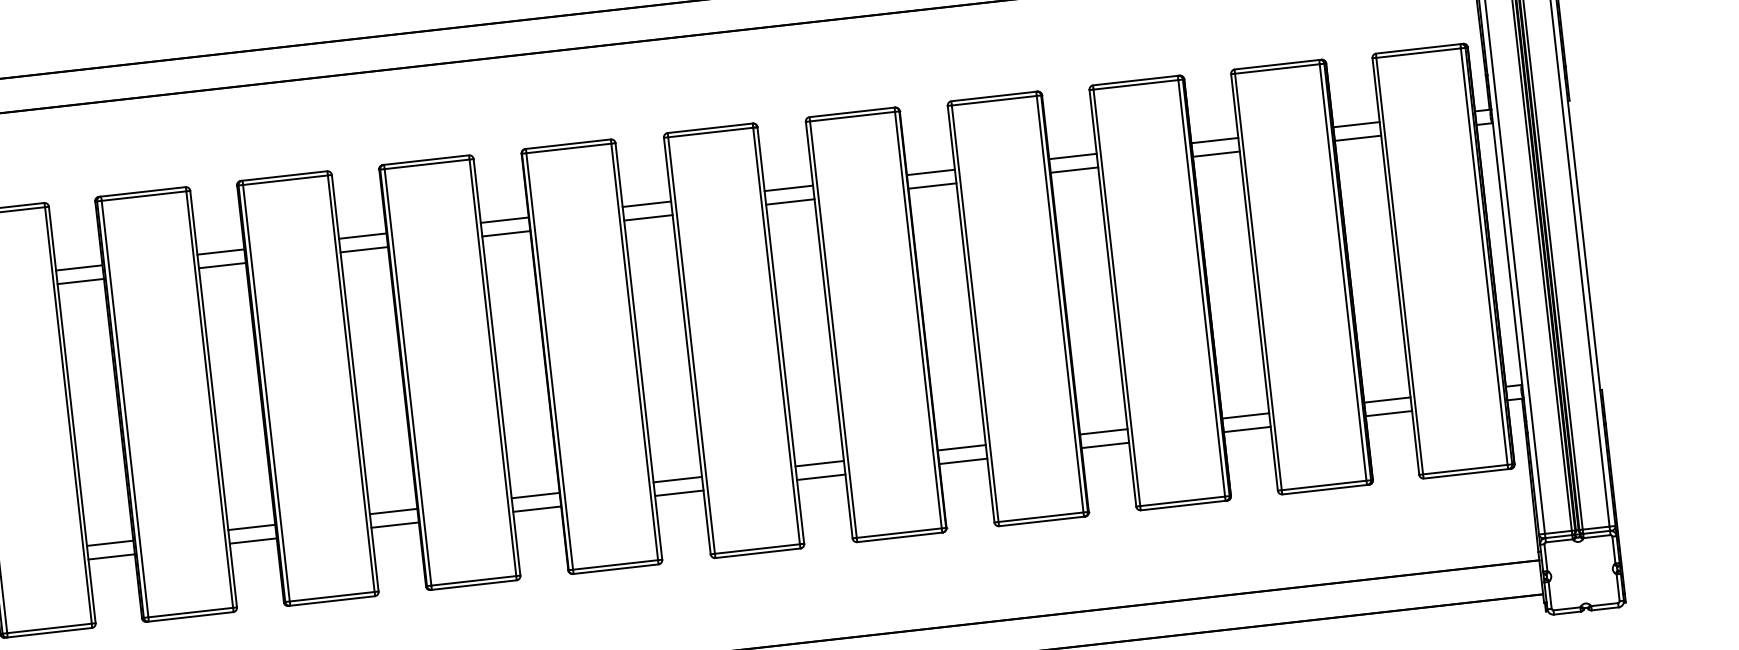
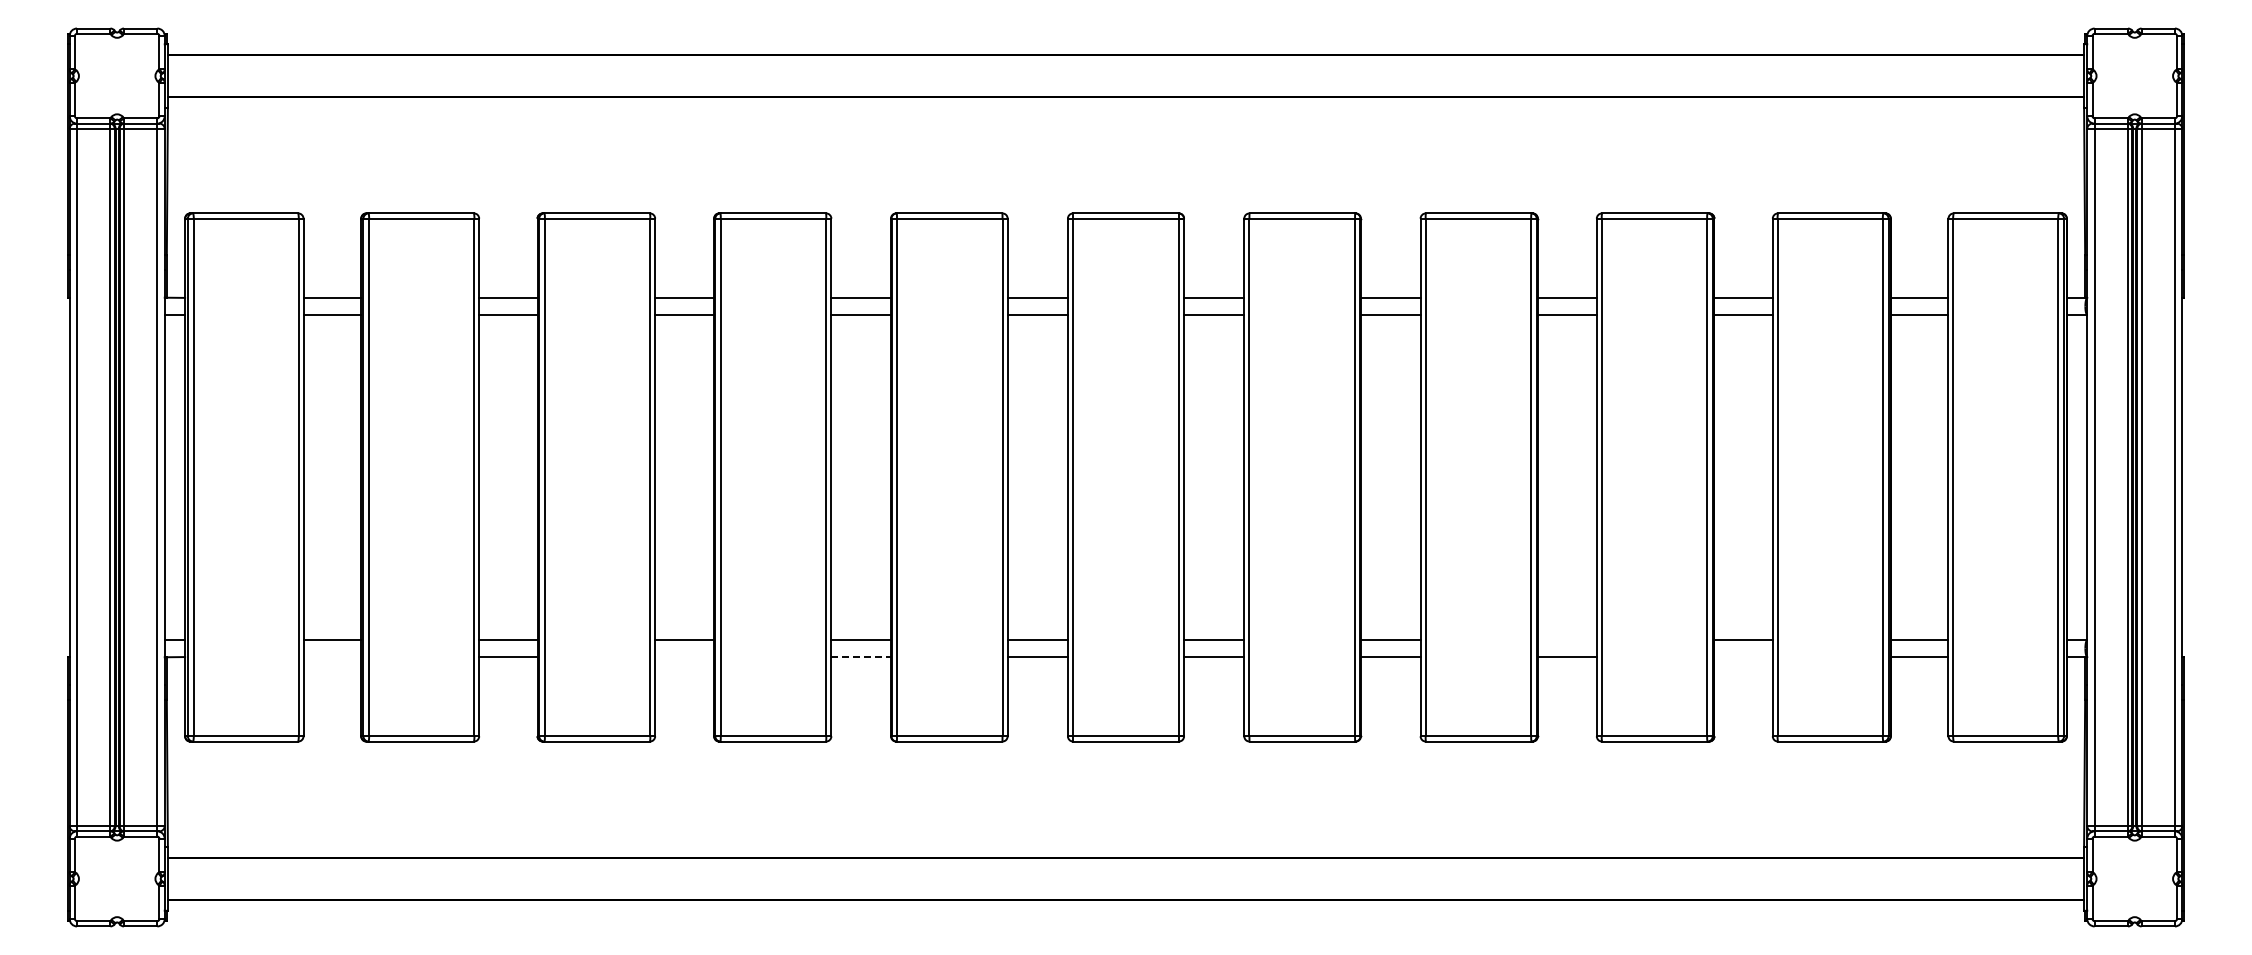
line: (1247, 429) -> (1743, 657), removed
line: (1103, 432) -> (1566, 640), removed
line: (537, 509) -> (861, 657), solid -> dashed
line: (395, 525) -> (684, 657), removed
line: (111, 557) -> (332, 657), removed

